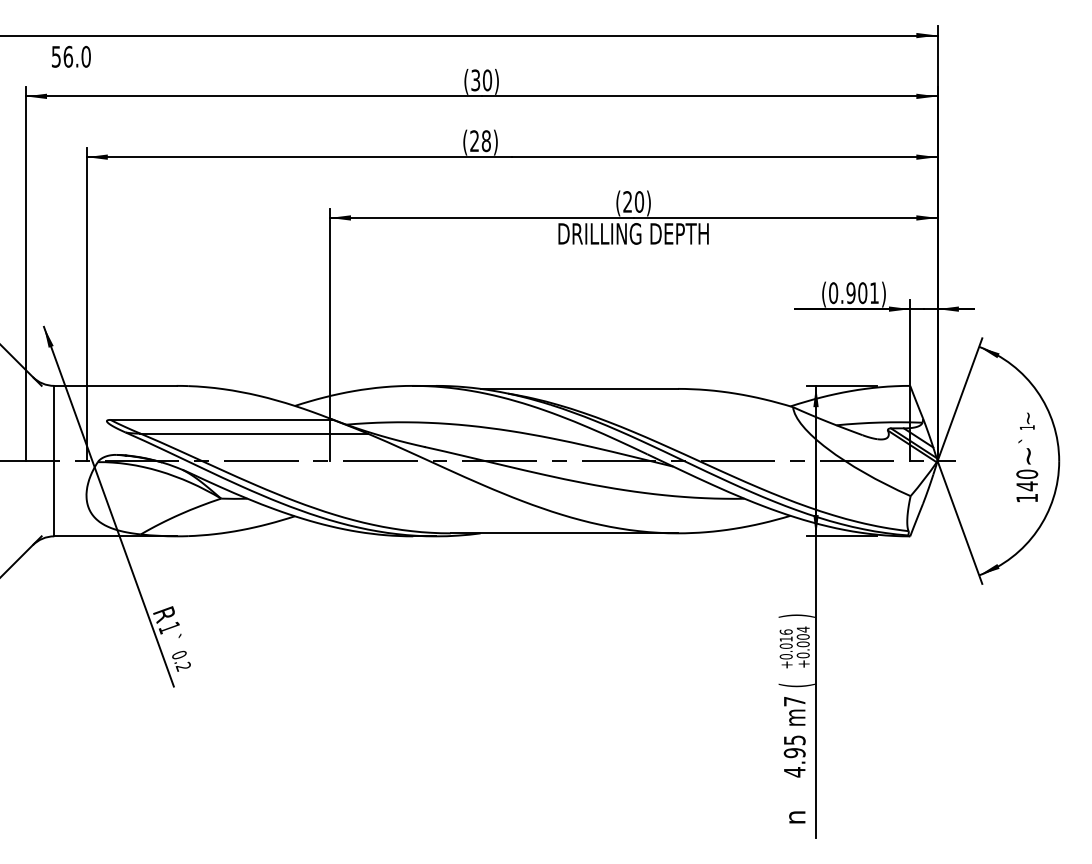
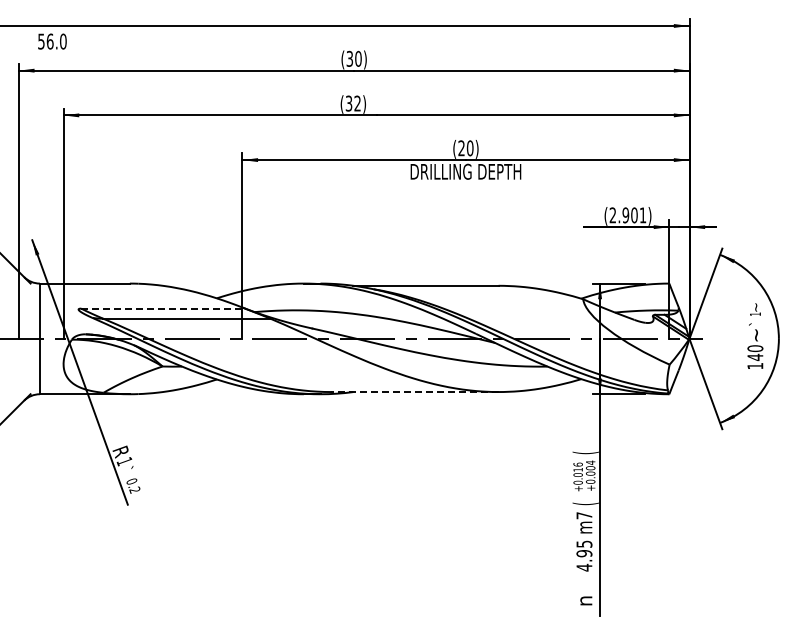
text: (479, 141) -> (352, 103), (28) -> (32)
text: (832, 293) -> (612, 215), (0.901) -> (2.901)
line: (222, 419) -> (163, 308), solid -> dashed
line: (565, 533) -> (415, 392), solid -> dashed
text: (796, 615) -> (585, 452), ) -> (

